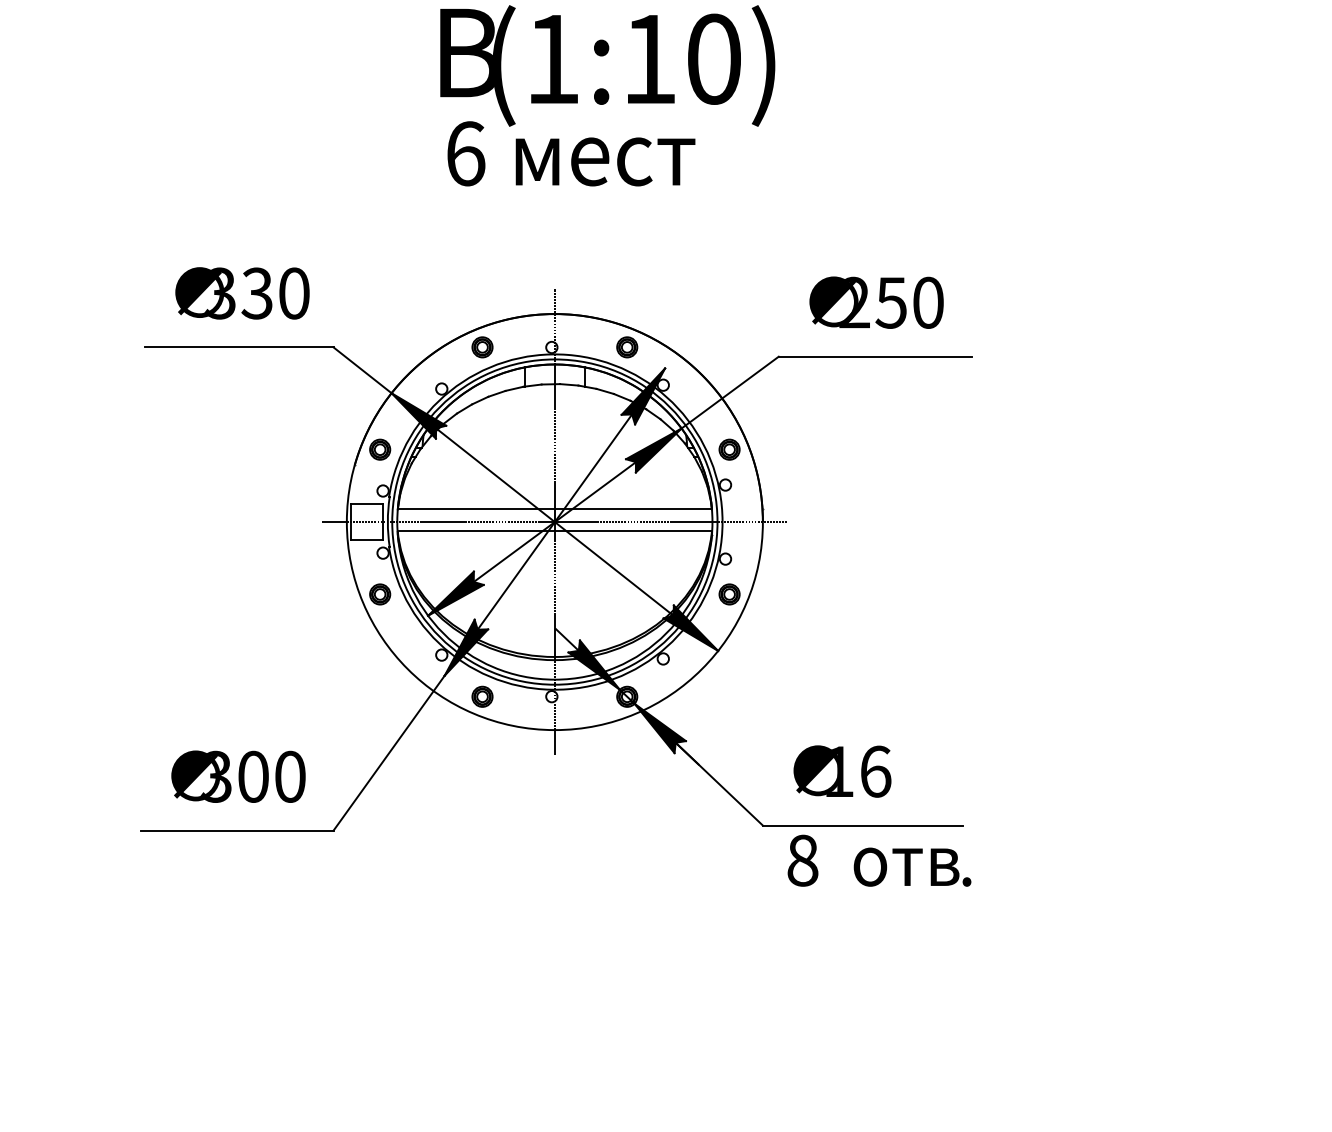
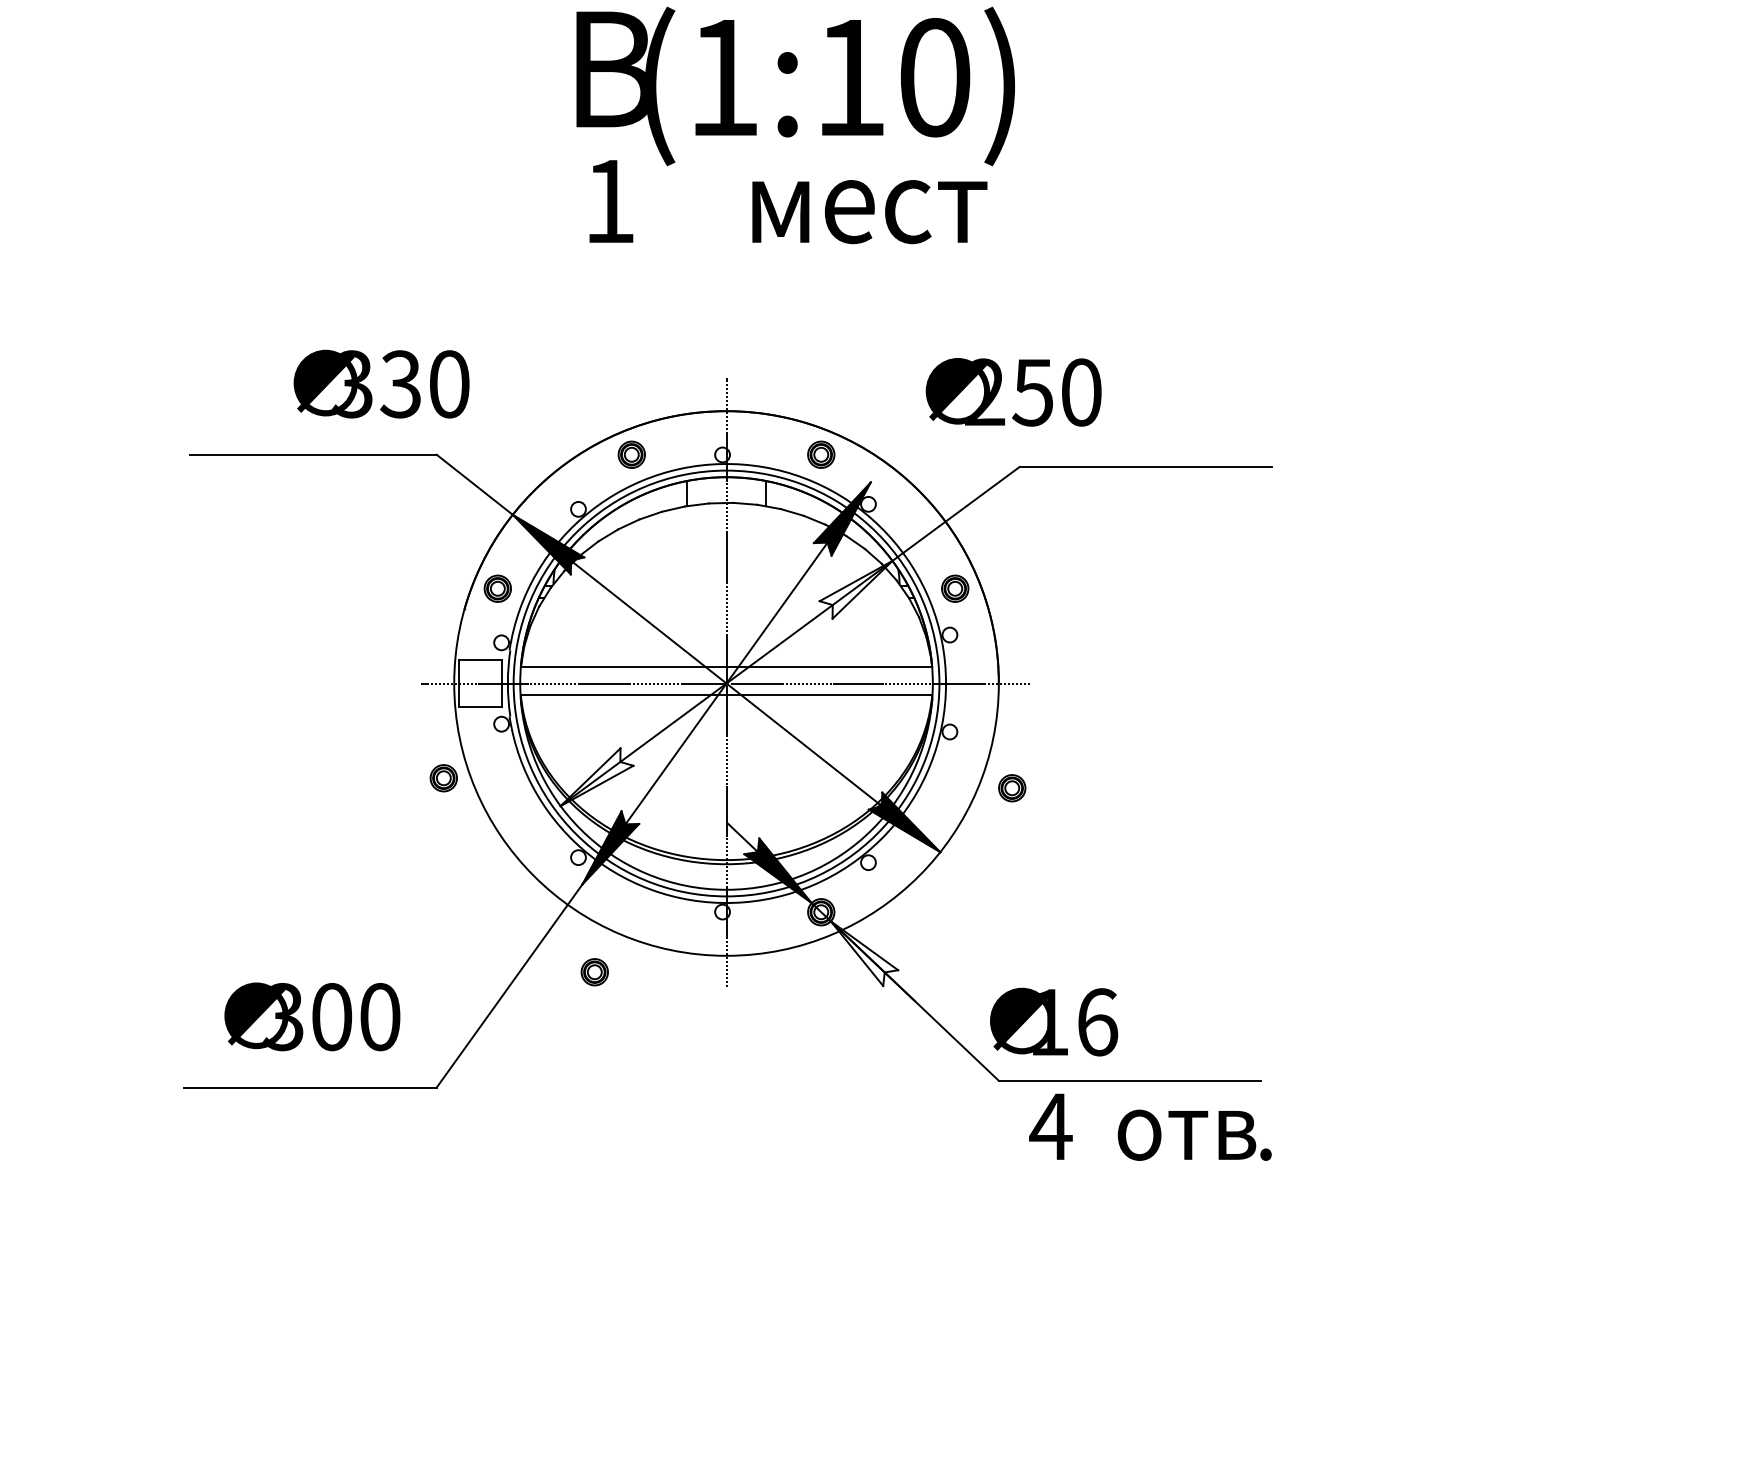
text: (466, 153) -> (610, 201), 6 -> 1
text: (605, 162) -> (869, 212), moved
text: (242, 292) -> (381, 383), moved
text: (876, 302) -> (1013, 392), moved
fill: (653, 450) -> (855, 589), removed
fill: (455, 593) -> (596, 777), removed
part: (379, 594) -> (443, 778), moved
part: (729, 594) -> (1012, 788), moved
part: (482, 697) -> (594, 972), moved
fill: (660, 728) -> (864, 953), removed
text: (842, 771) -> (1054, 1021), moved
text: (802, 860) -> (1050, 1126), 8 -> 4

